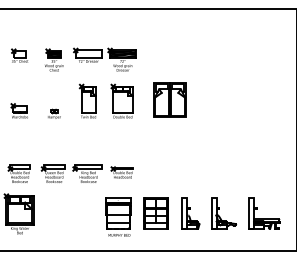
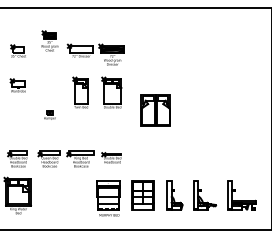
part: (53, 59) -> (49, 40), moved
part: (169, 99) -> (155, 110), moved
part: (18, 110) -> (17, 85), moved
part: (53, 113) -> (49, 114), moved

